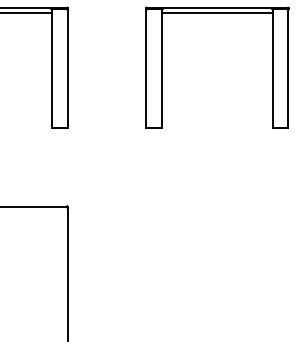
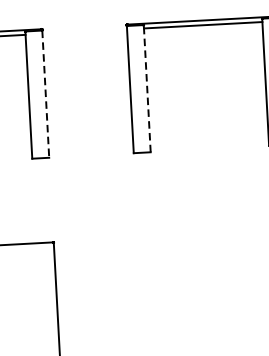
line: (162, 68) -> (147, 88), solid -> dashed
line: (67, 69) -> (45, 95), solid -> dashed

